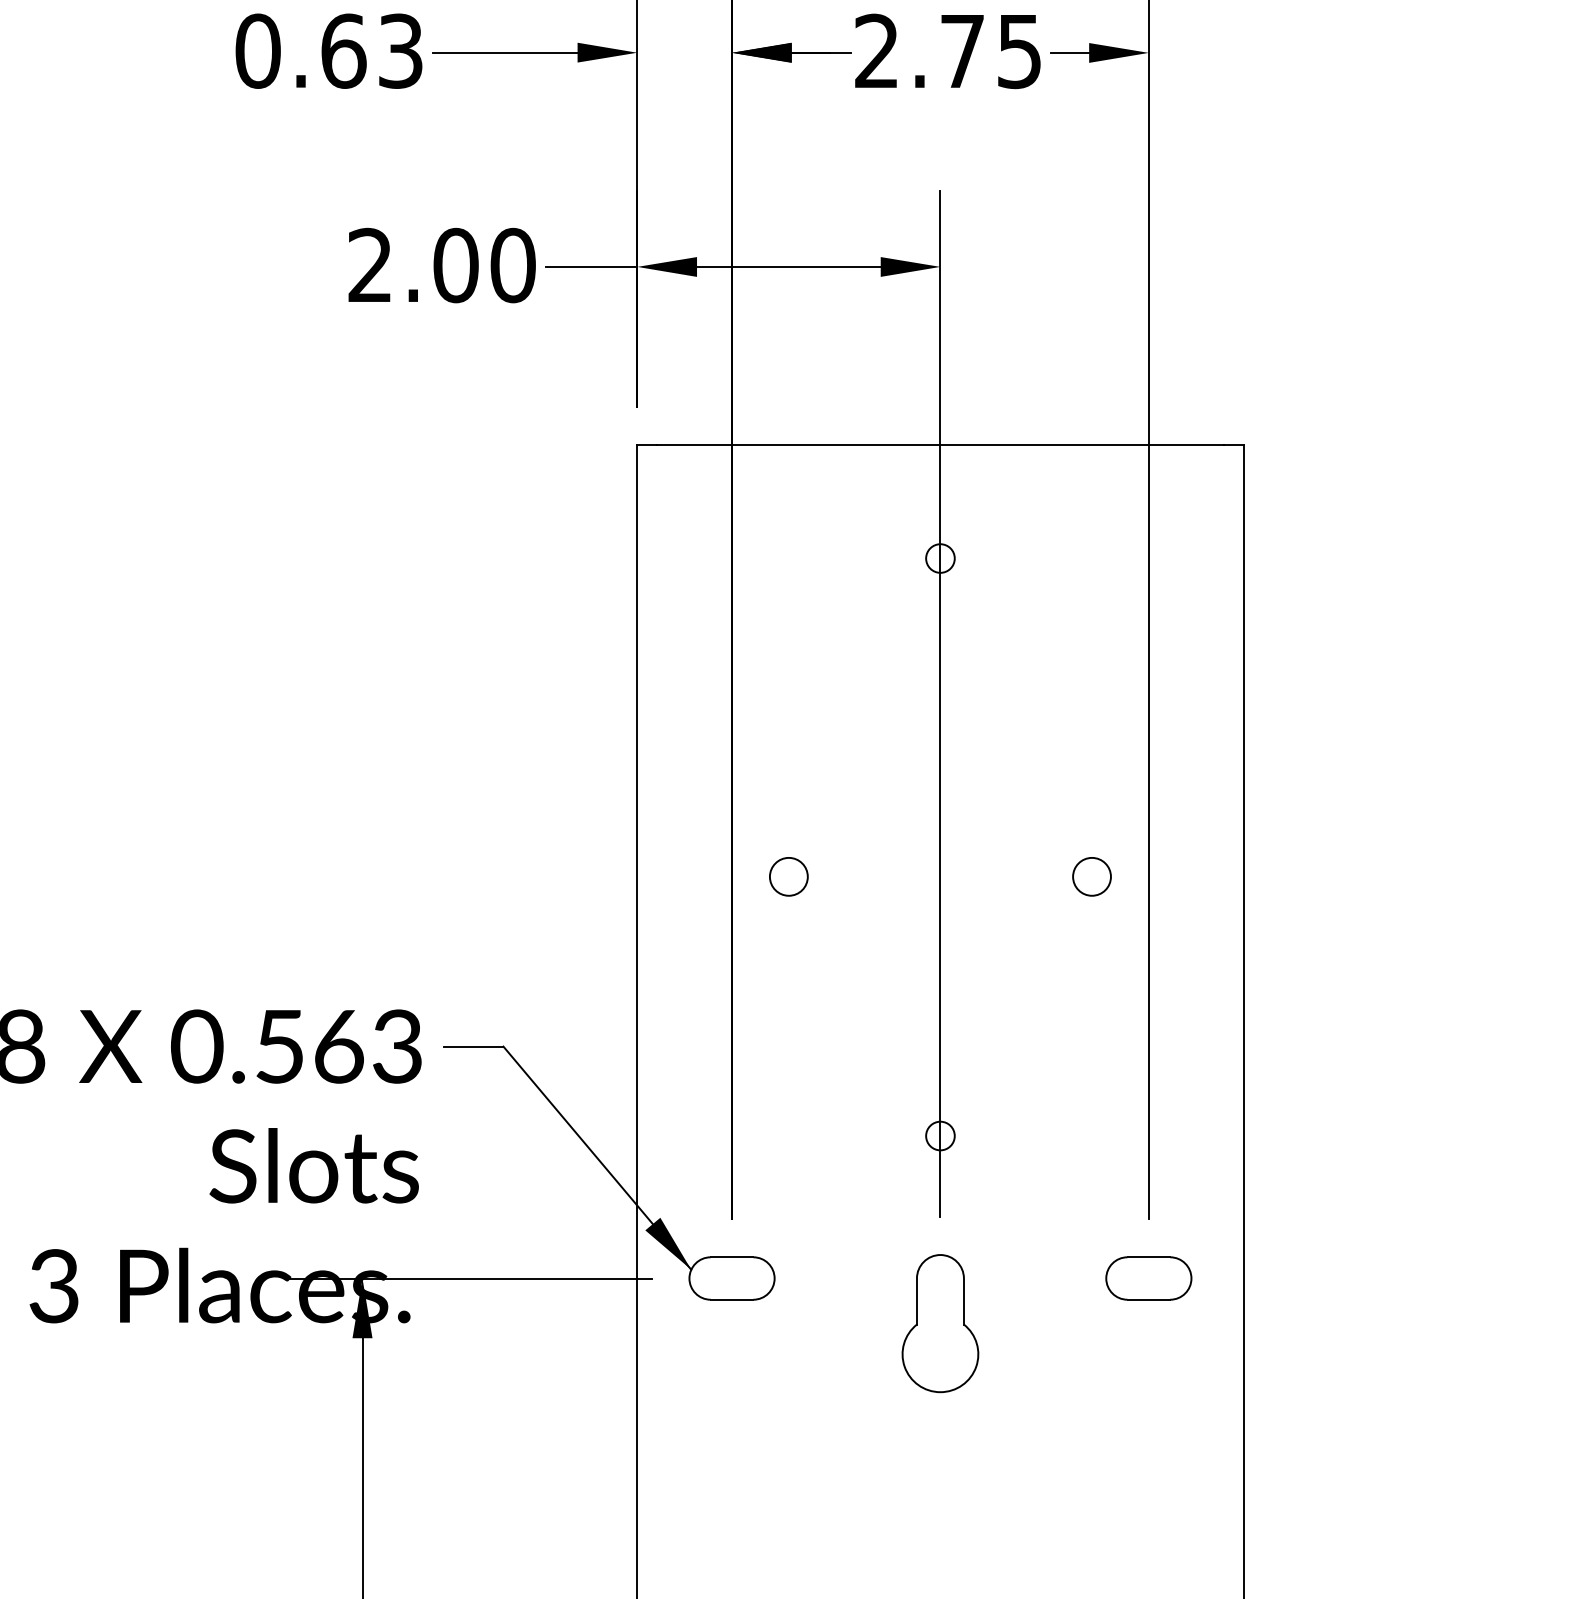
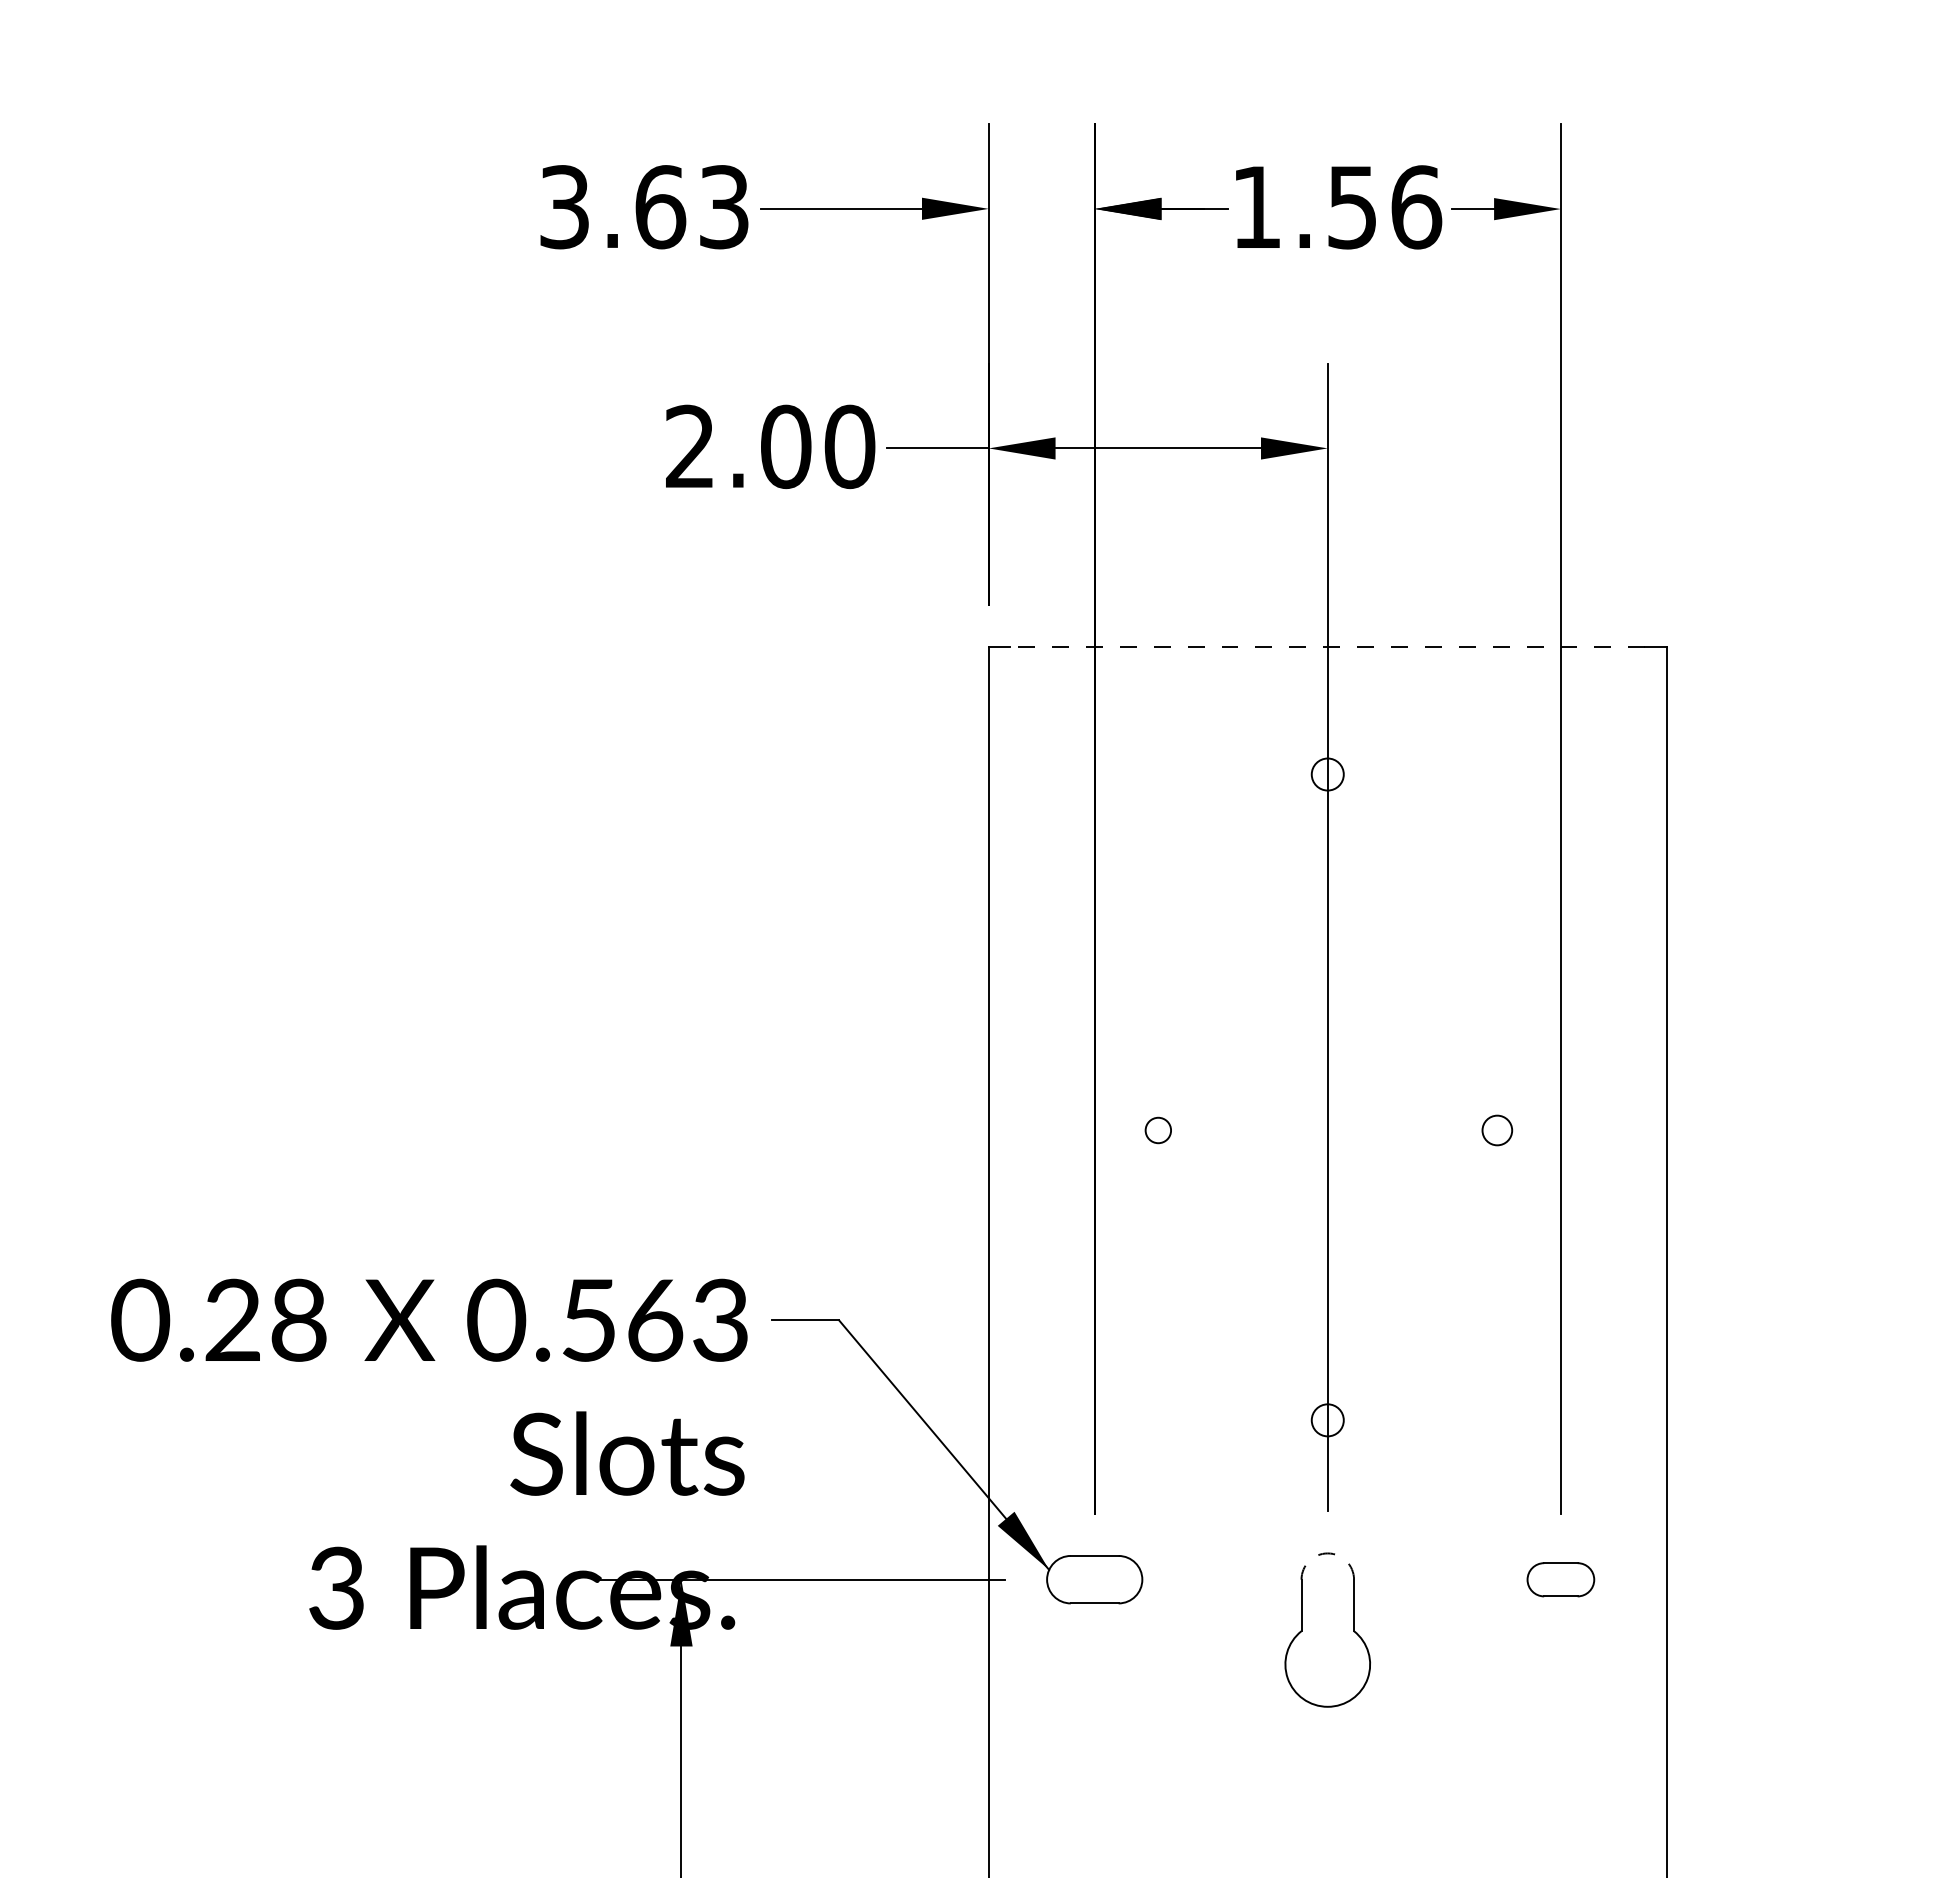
text: (257, 51) -> (564, 207), 0.63 -> 3.63
text: (949, 51) -> (1337, 207), 2.75 -> 1.56
line: (940, 444) -> (1327, 647), solid -> dashed
circle: (789, 876) -> (1158, 1130), size x0.6
circle: (1092, 876) -> (1497, 1130), size x0.7
arc: (940, 1255) -> (1327, 1553), solid -> dashed
part: (1148, 1278) -> (1560, 1579), size x0.7

